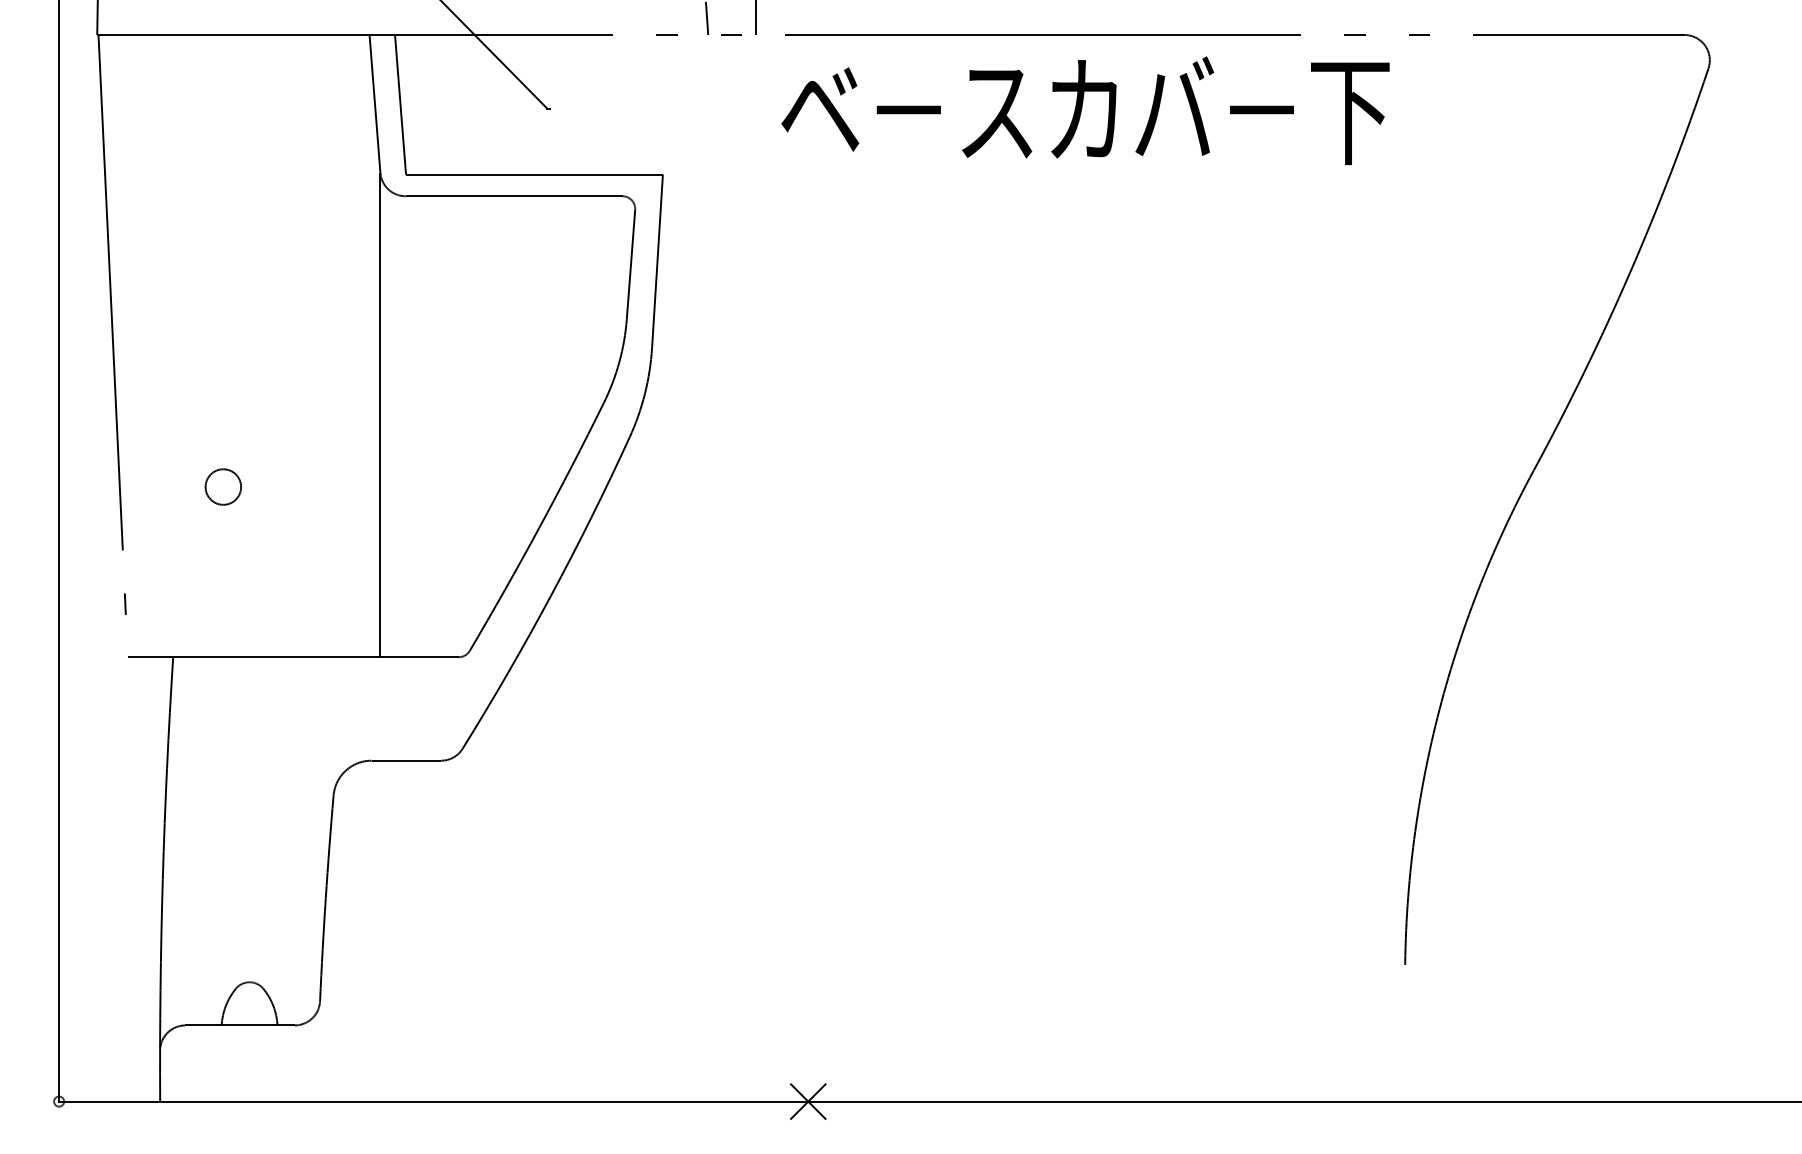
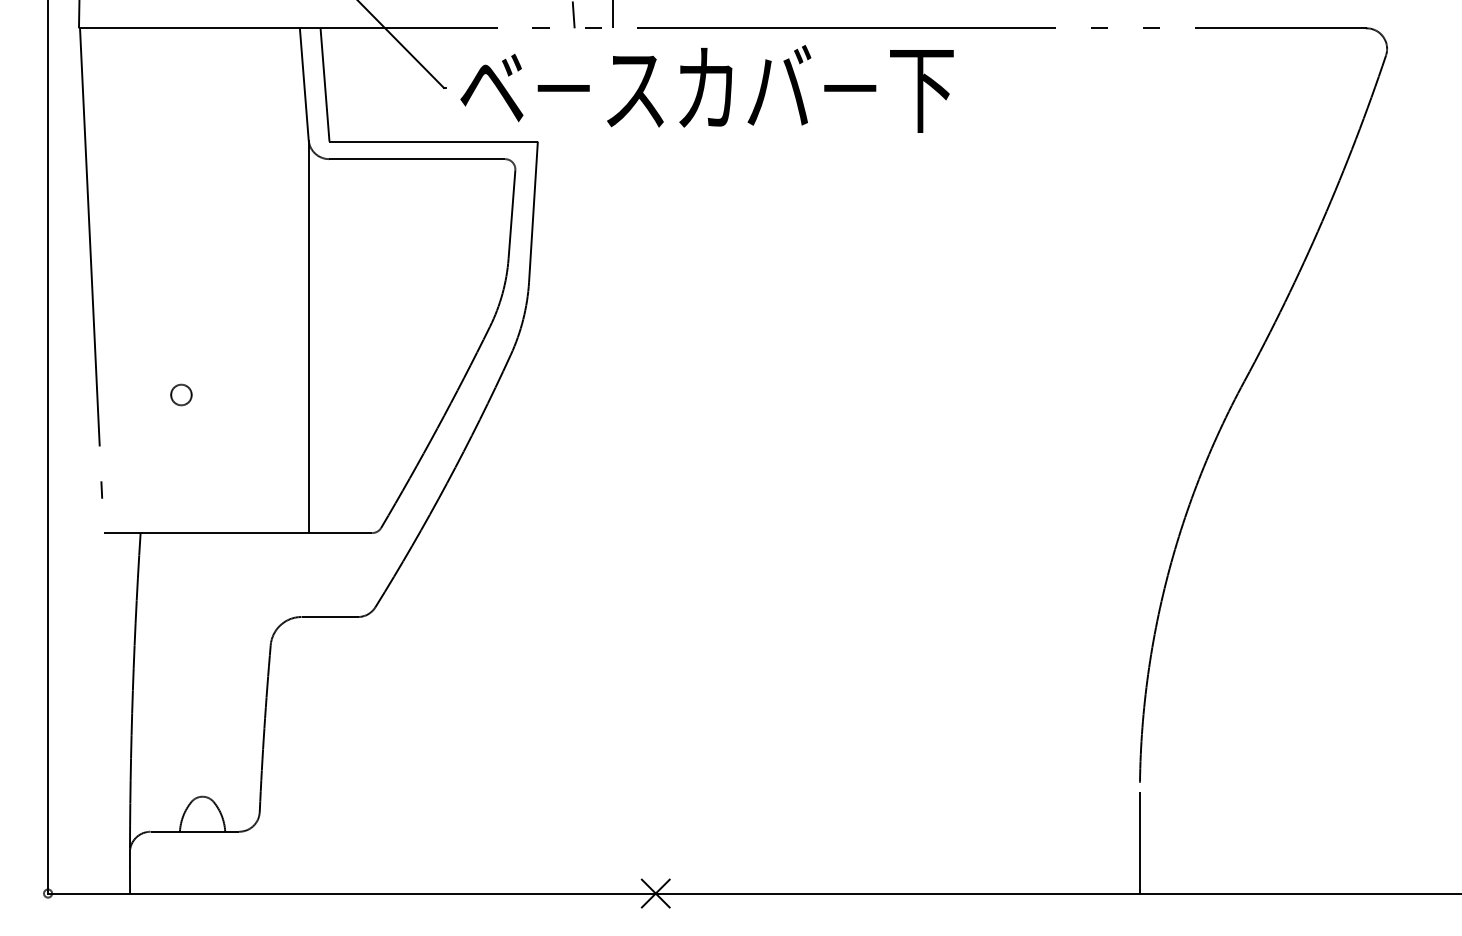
text: (1085, 110) -> (707, 88), moved
part: (223, 486) -> (181, 394), size x0.71
line: (1405, 1038) -> (1140, 842), added

